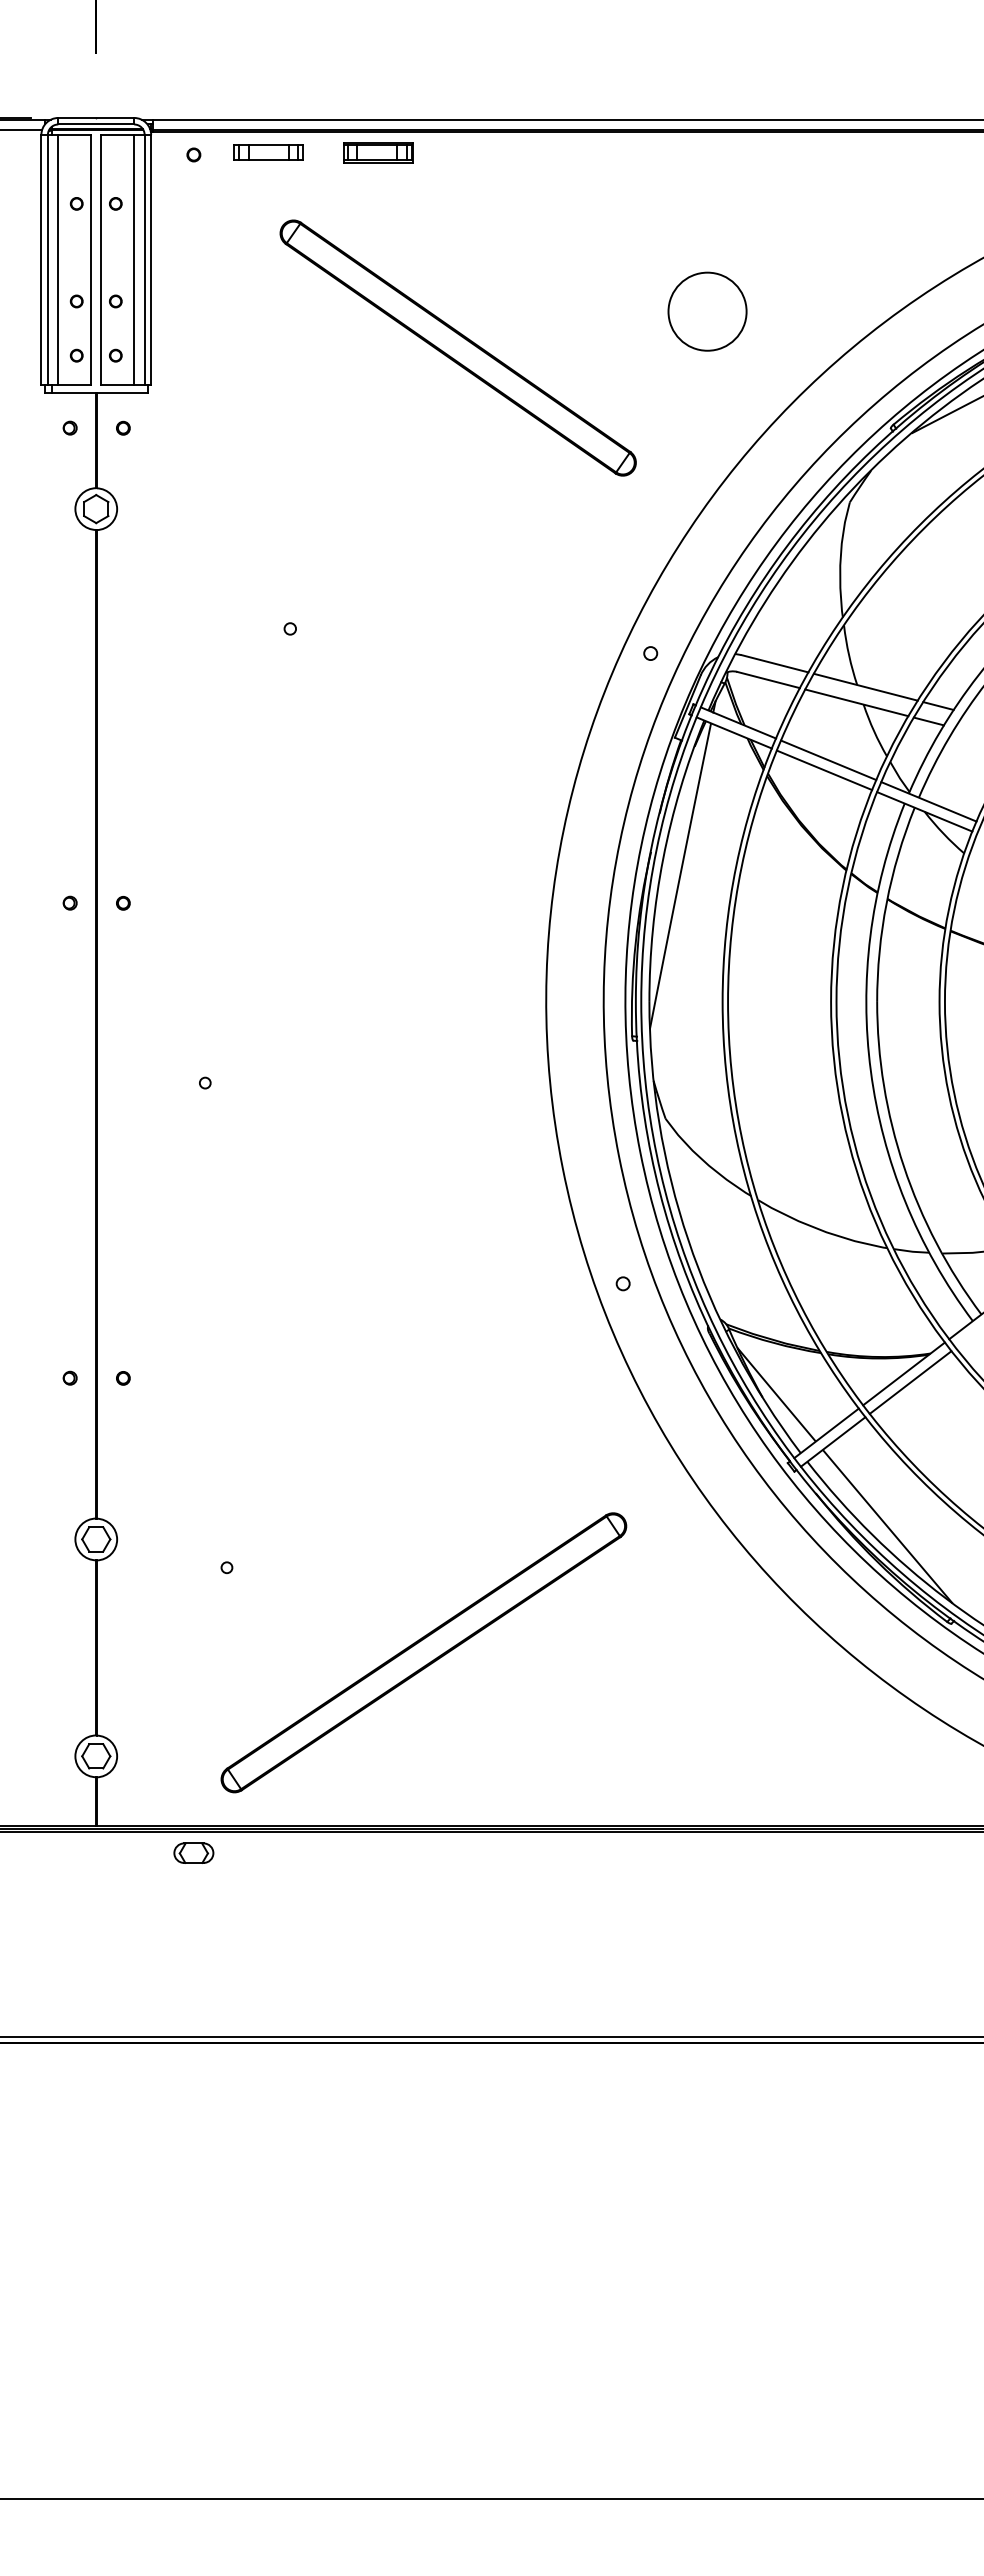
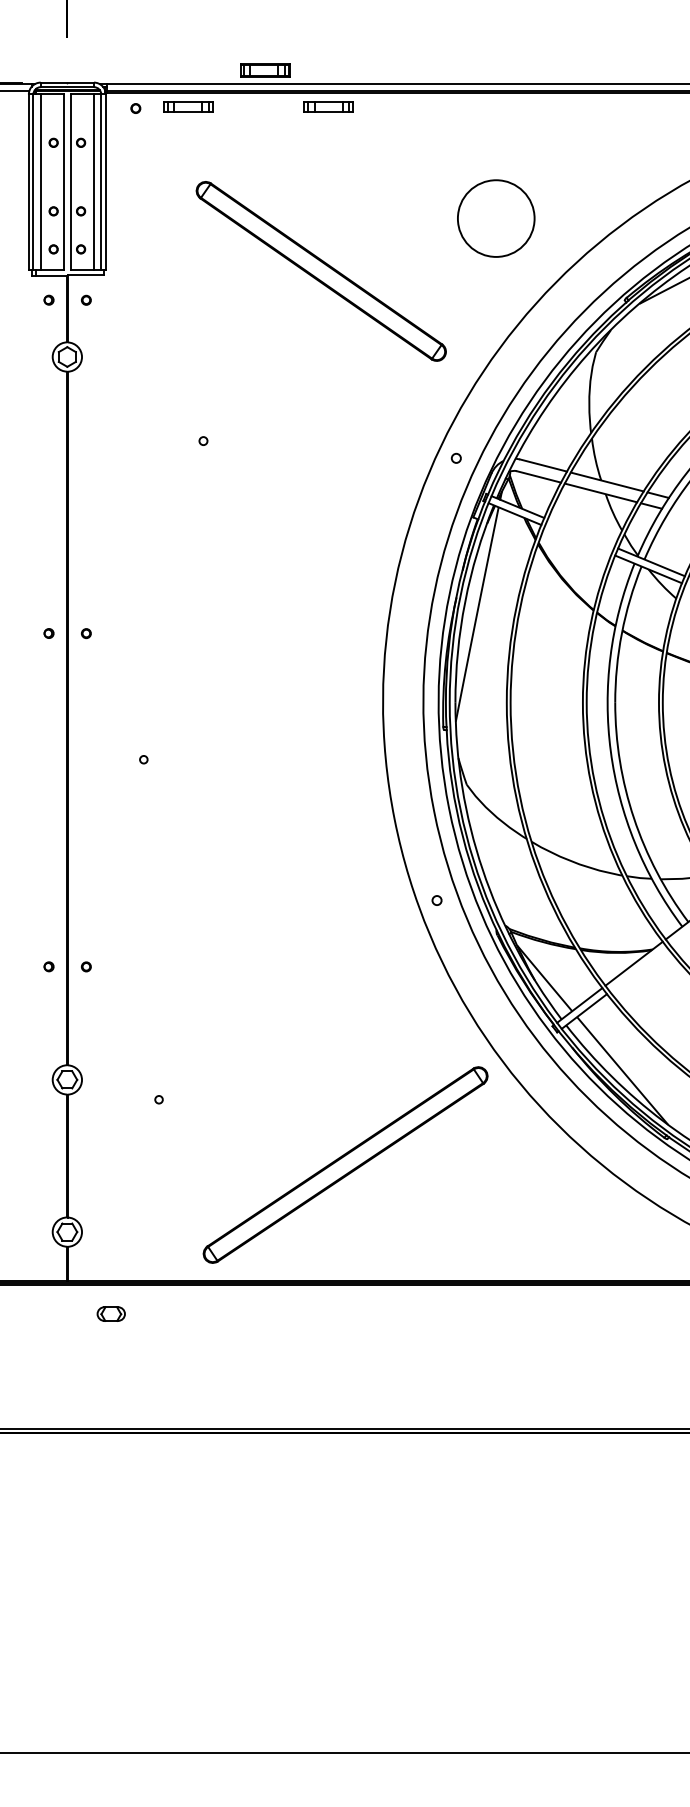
part: (378, 152) -> (265, 70), moved
part: (468, 152) -> (328, 106), added
circle: (707, 311) -> (496, 218), size x1.4
part: (457, 347) -> (320, 271), moved
line: (828, 760) -> (581, 533), removed
line: (824, 770) -> (578, 540), removed
line: (910, 1382) -> (638, 969), removed
part: (423, 1652) -> (345, 1164), moved
part: (193, 1852) -> (111, 1313), moved

